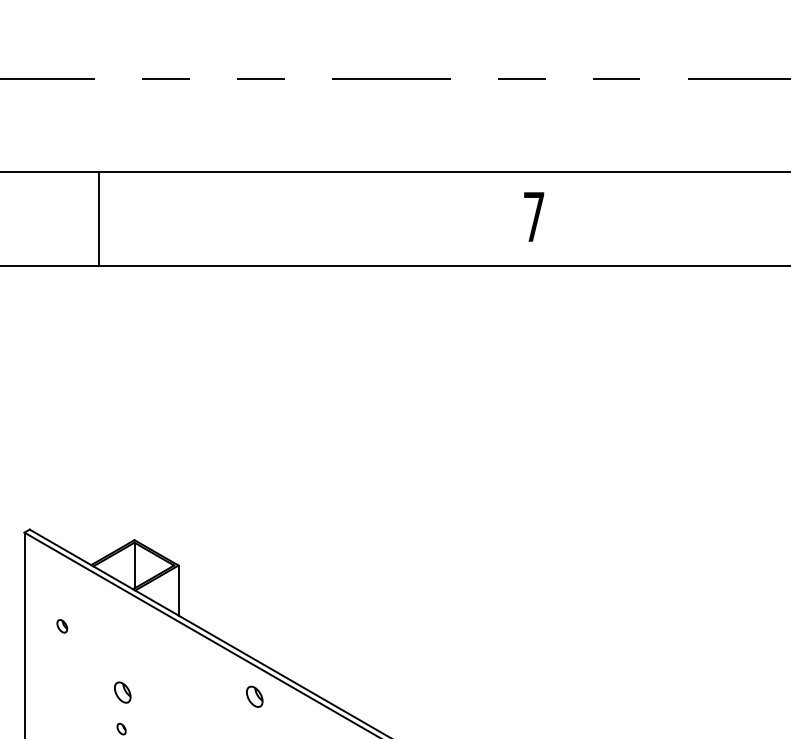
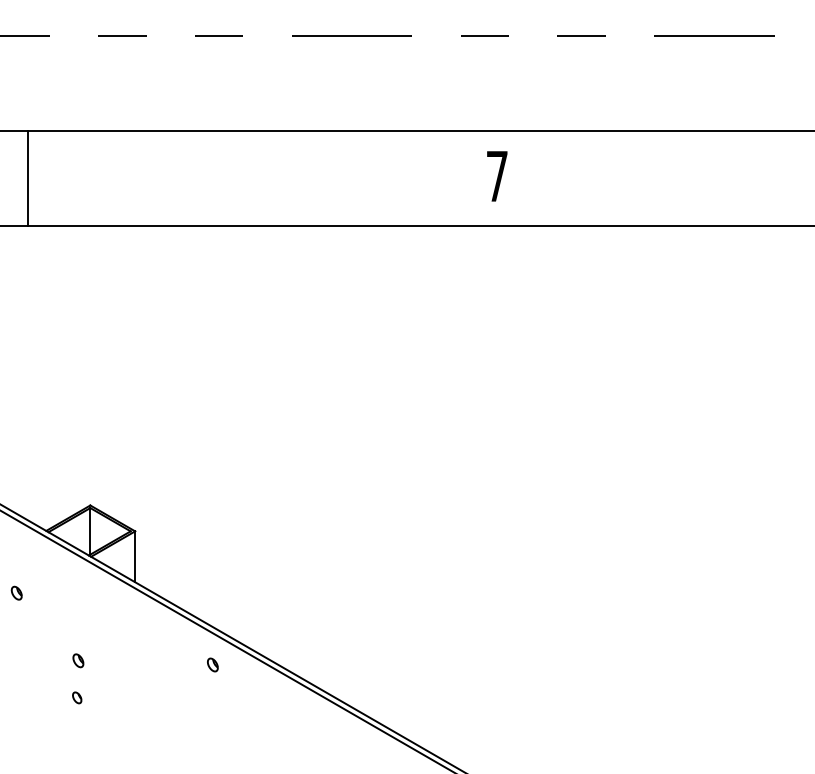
line: (99, 219) -> (28, 178), moved
part: (122, 692) -> (78, 660), size x0.62
part: (254, 696) -> (212, 664), size x0.62

